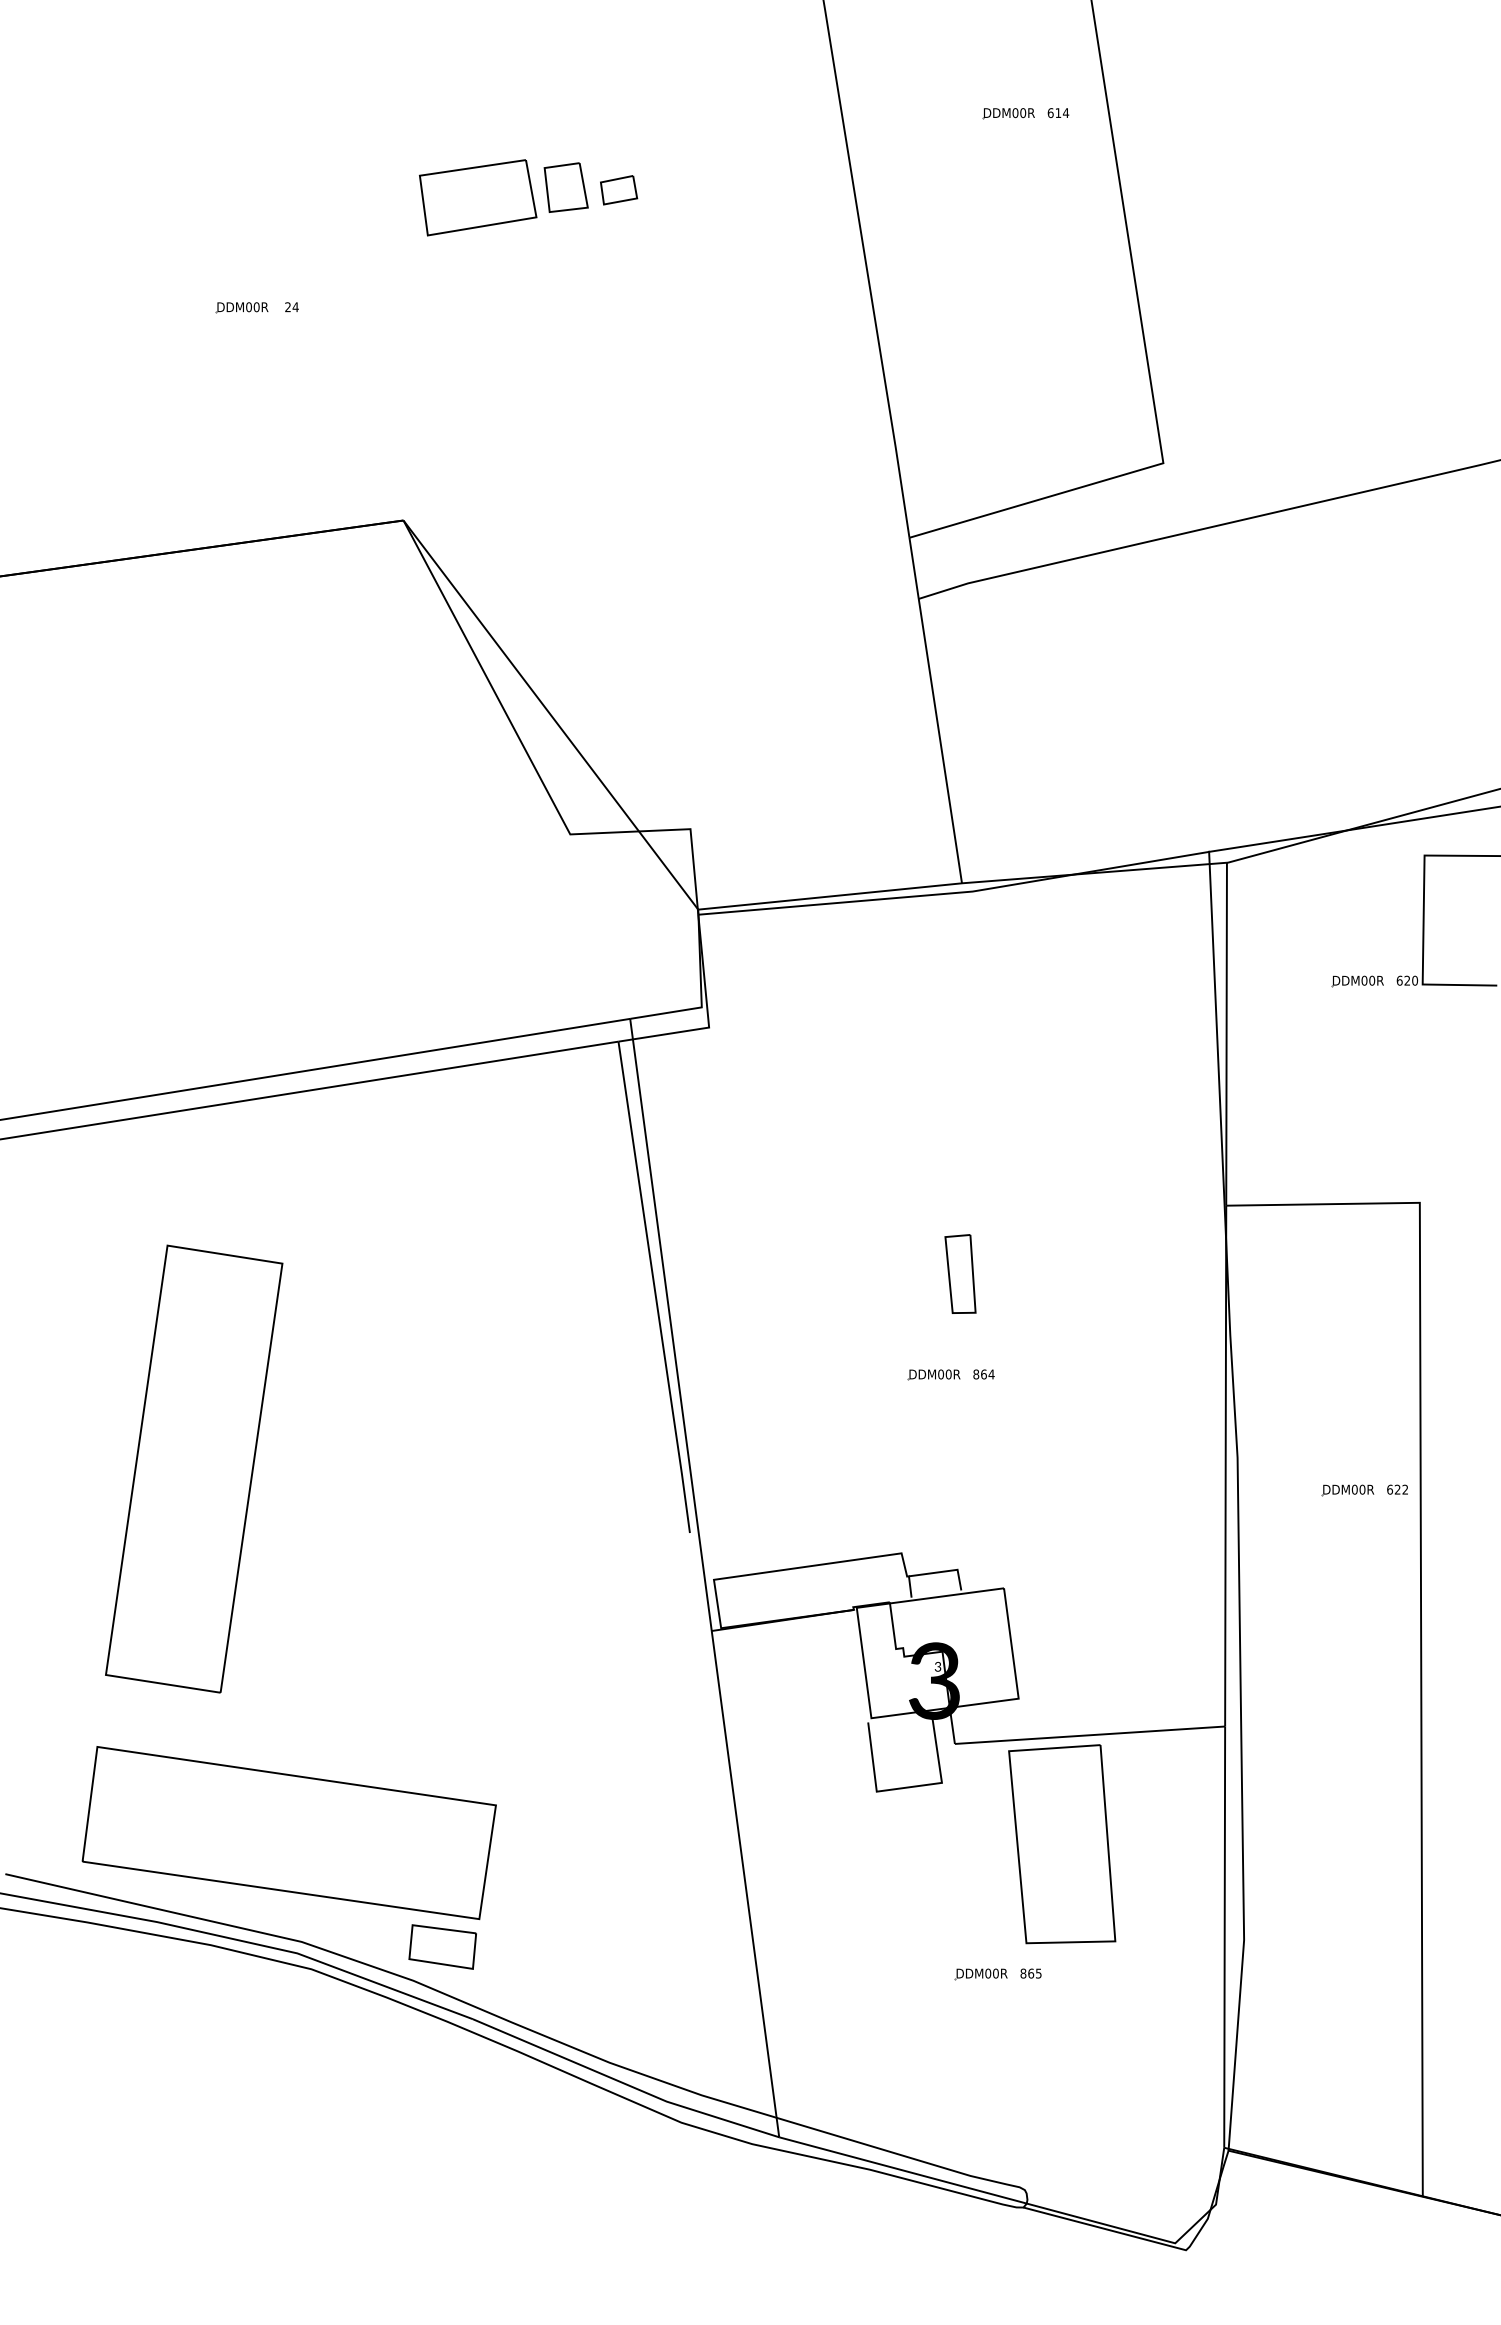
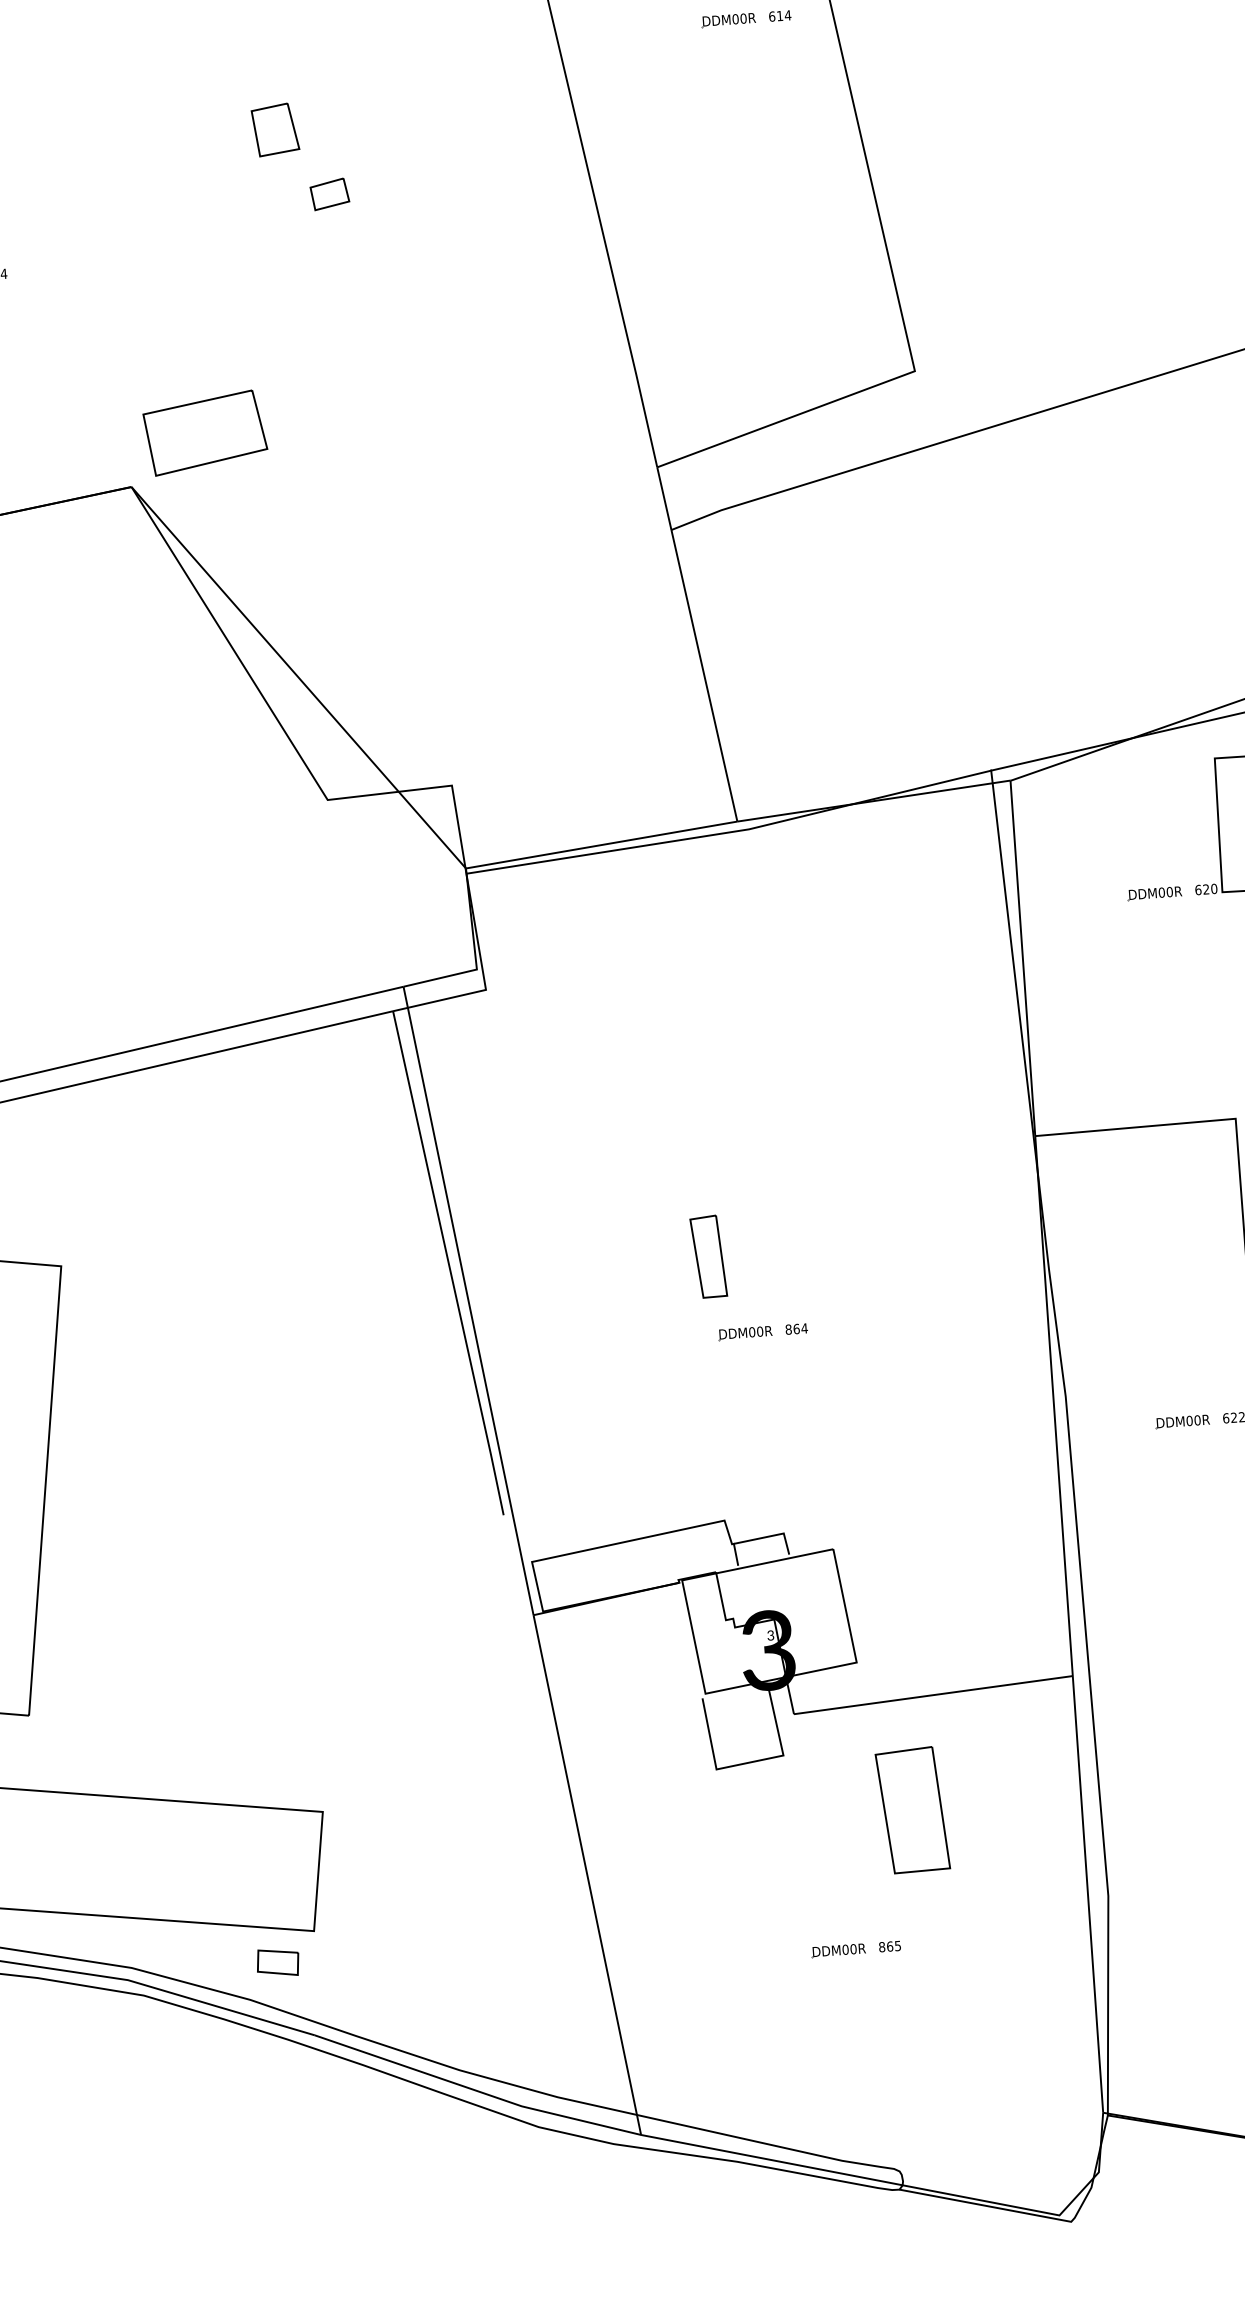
part: (619, 190) -> (330, 194), moved
part: (478, 197) -> (205, 432), moved
part: (960, 1273) -> (708, 1256), moved
part: (1062, 1844) -> (912, 1810), size x0.6
part: (442, 1946) -> (277, 1962), size x0.6

